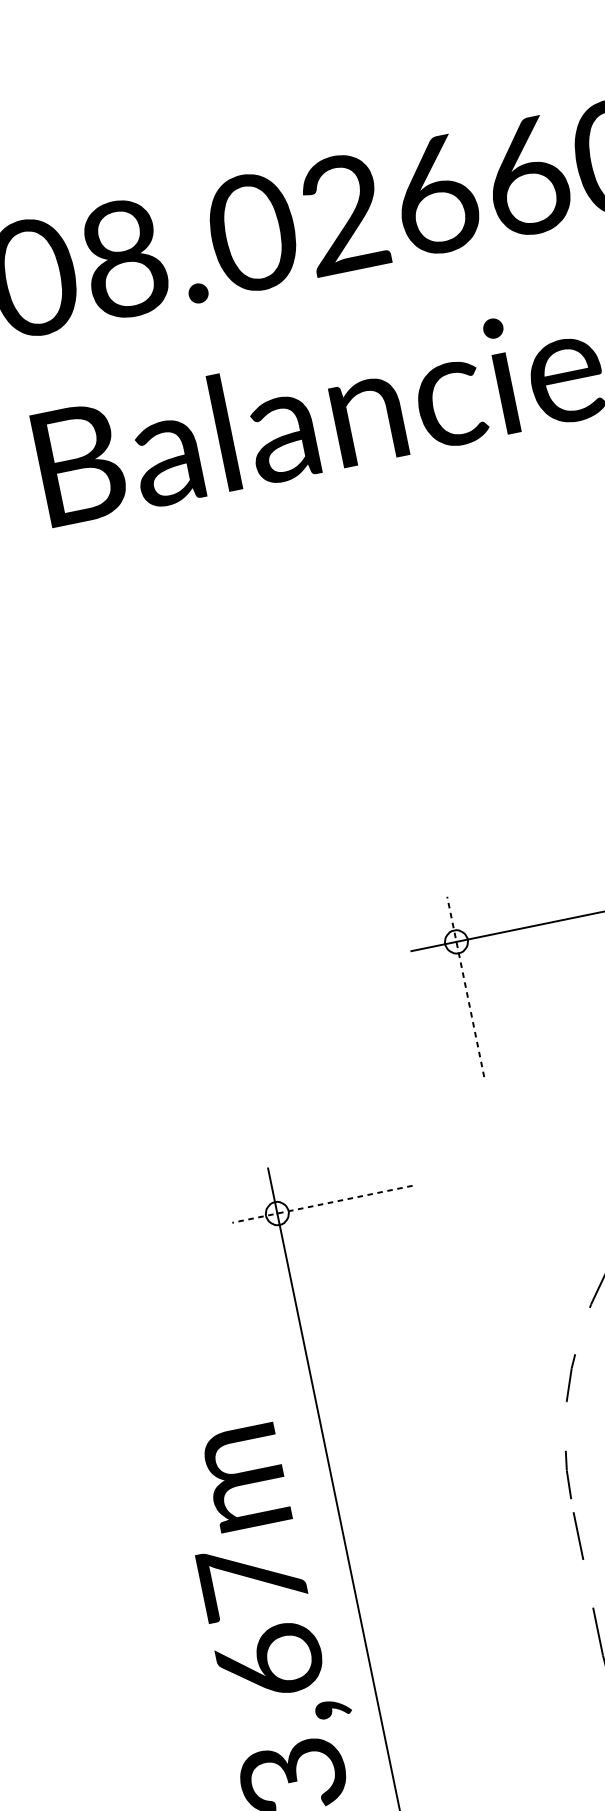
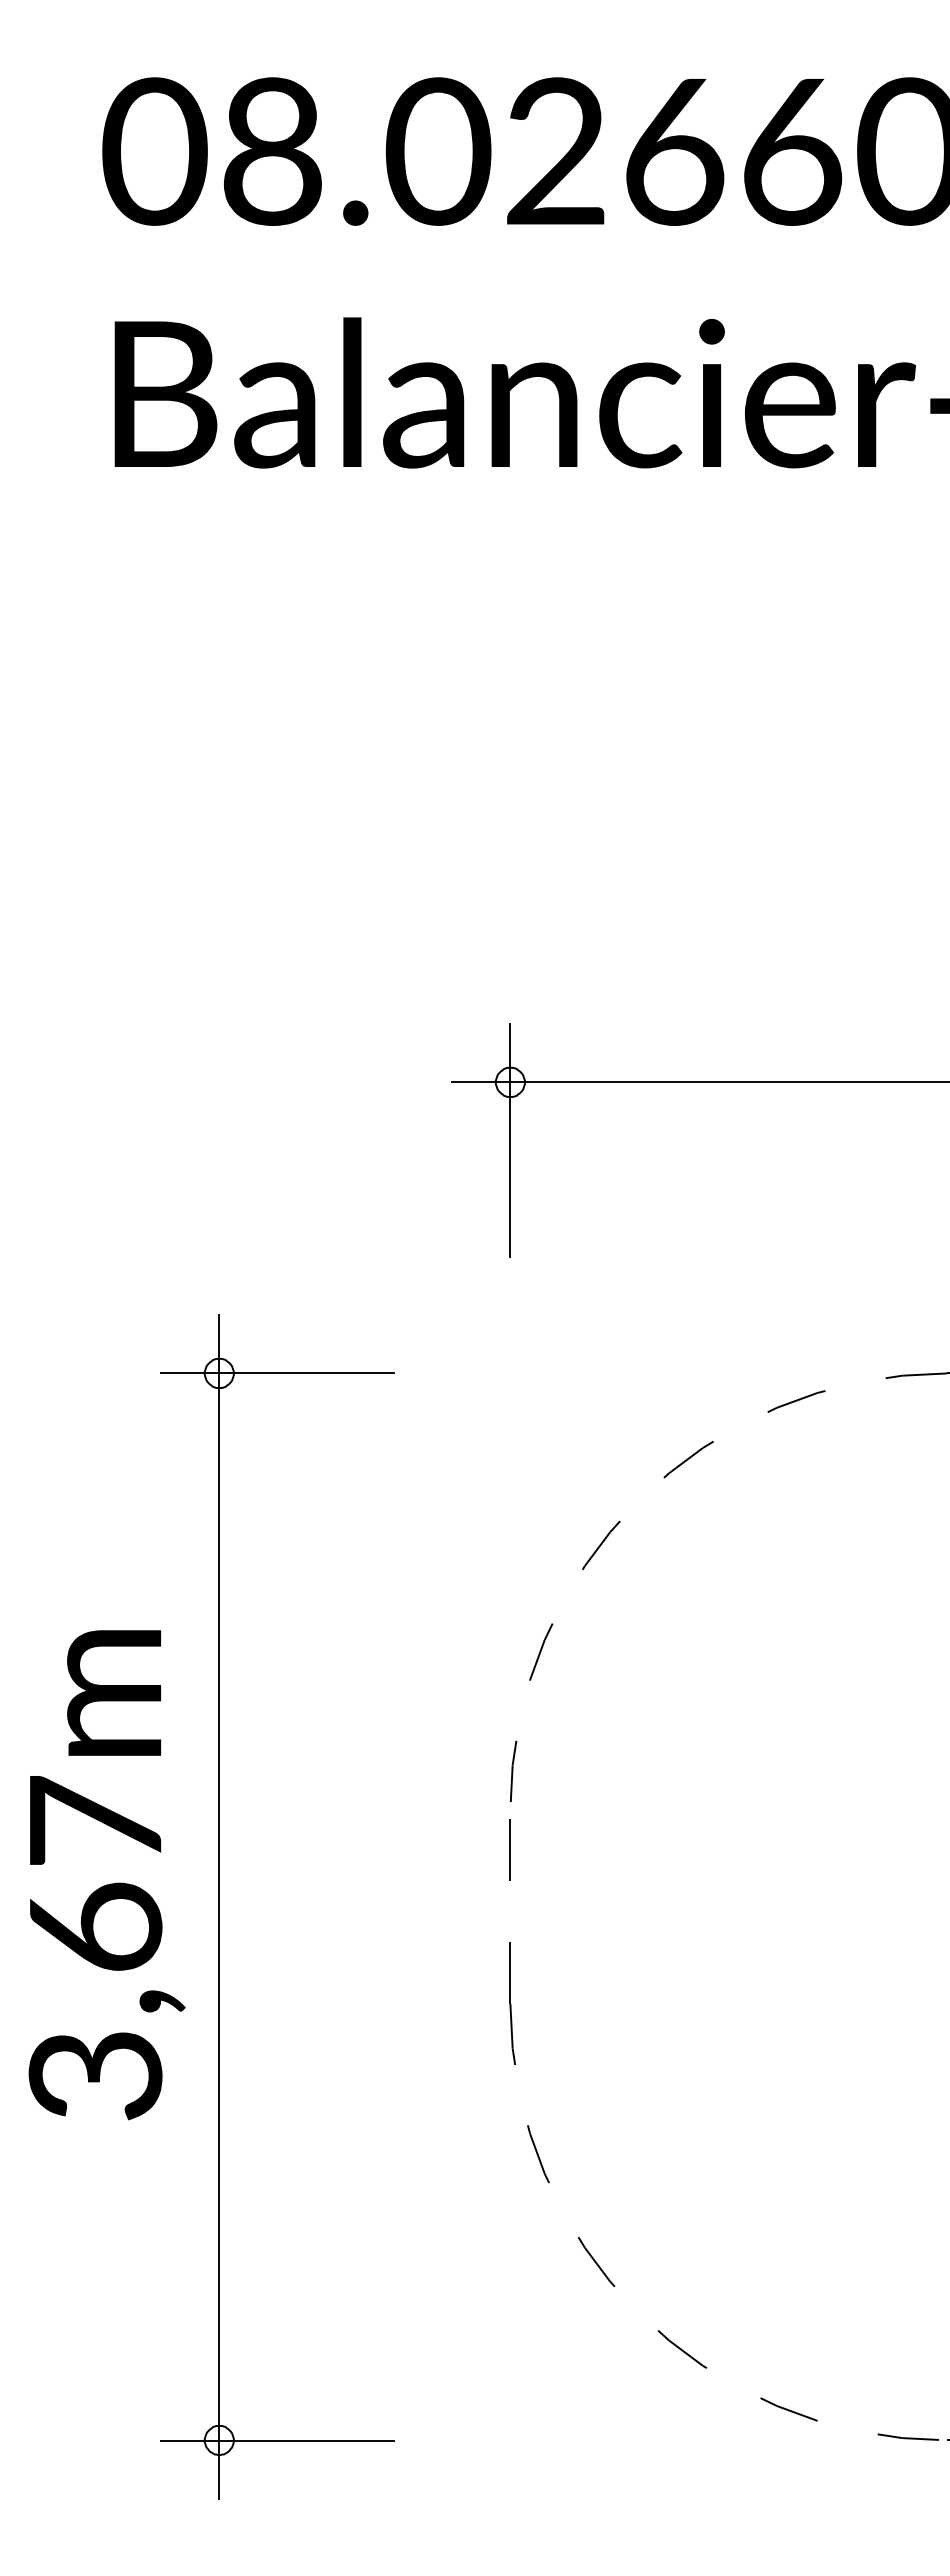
line: (465, 986) -> (510, 1140), dashed -> solid
line: (322, 1204) -> (277, 1373), dashed -> solid

